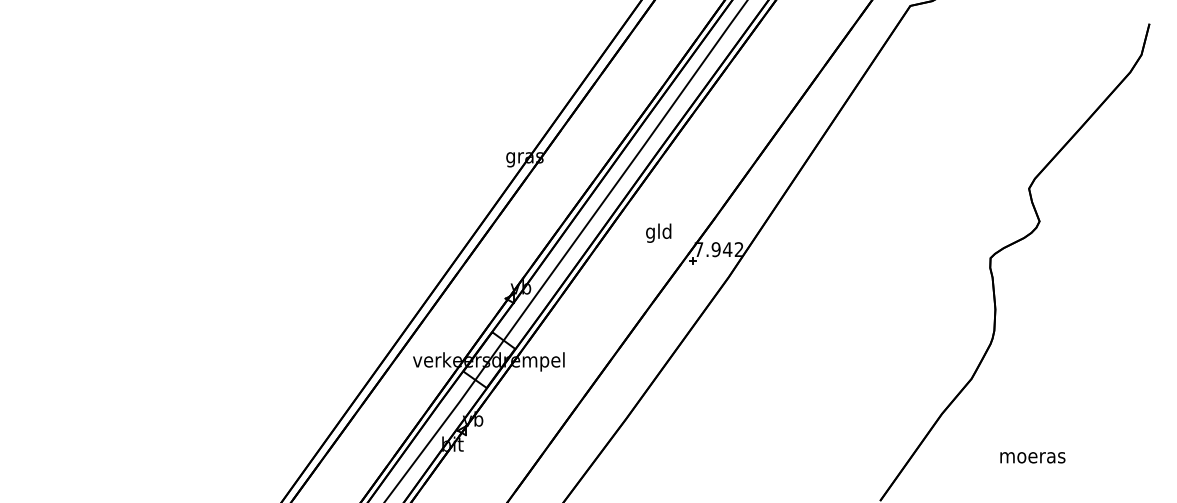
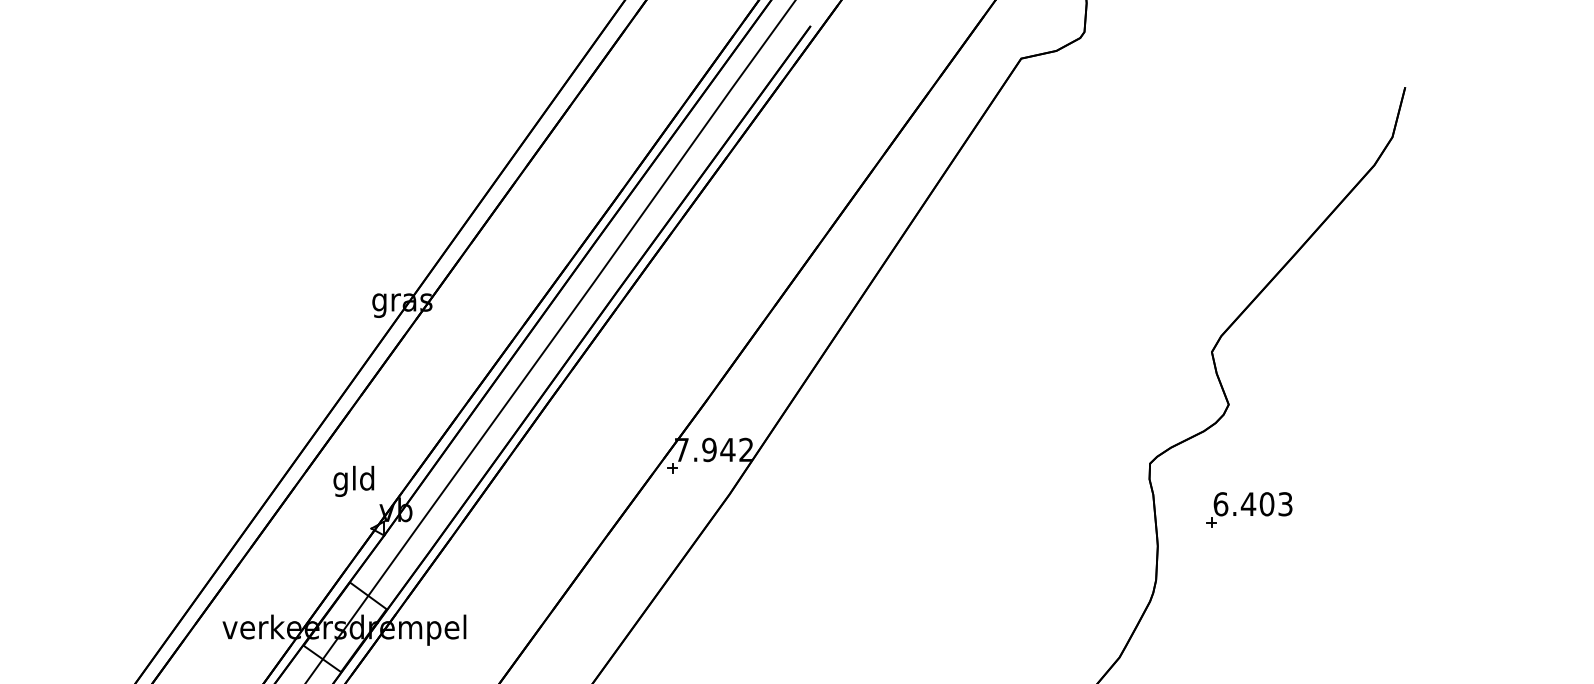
text: (658, 232) -> (353, 480), moved
part: (1052, 287) -> (1249, 510), added

